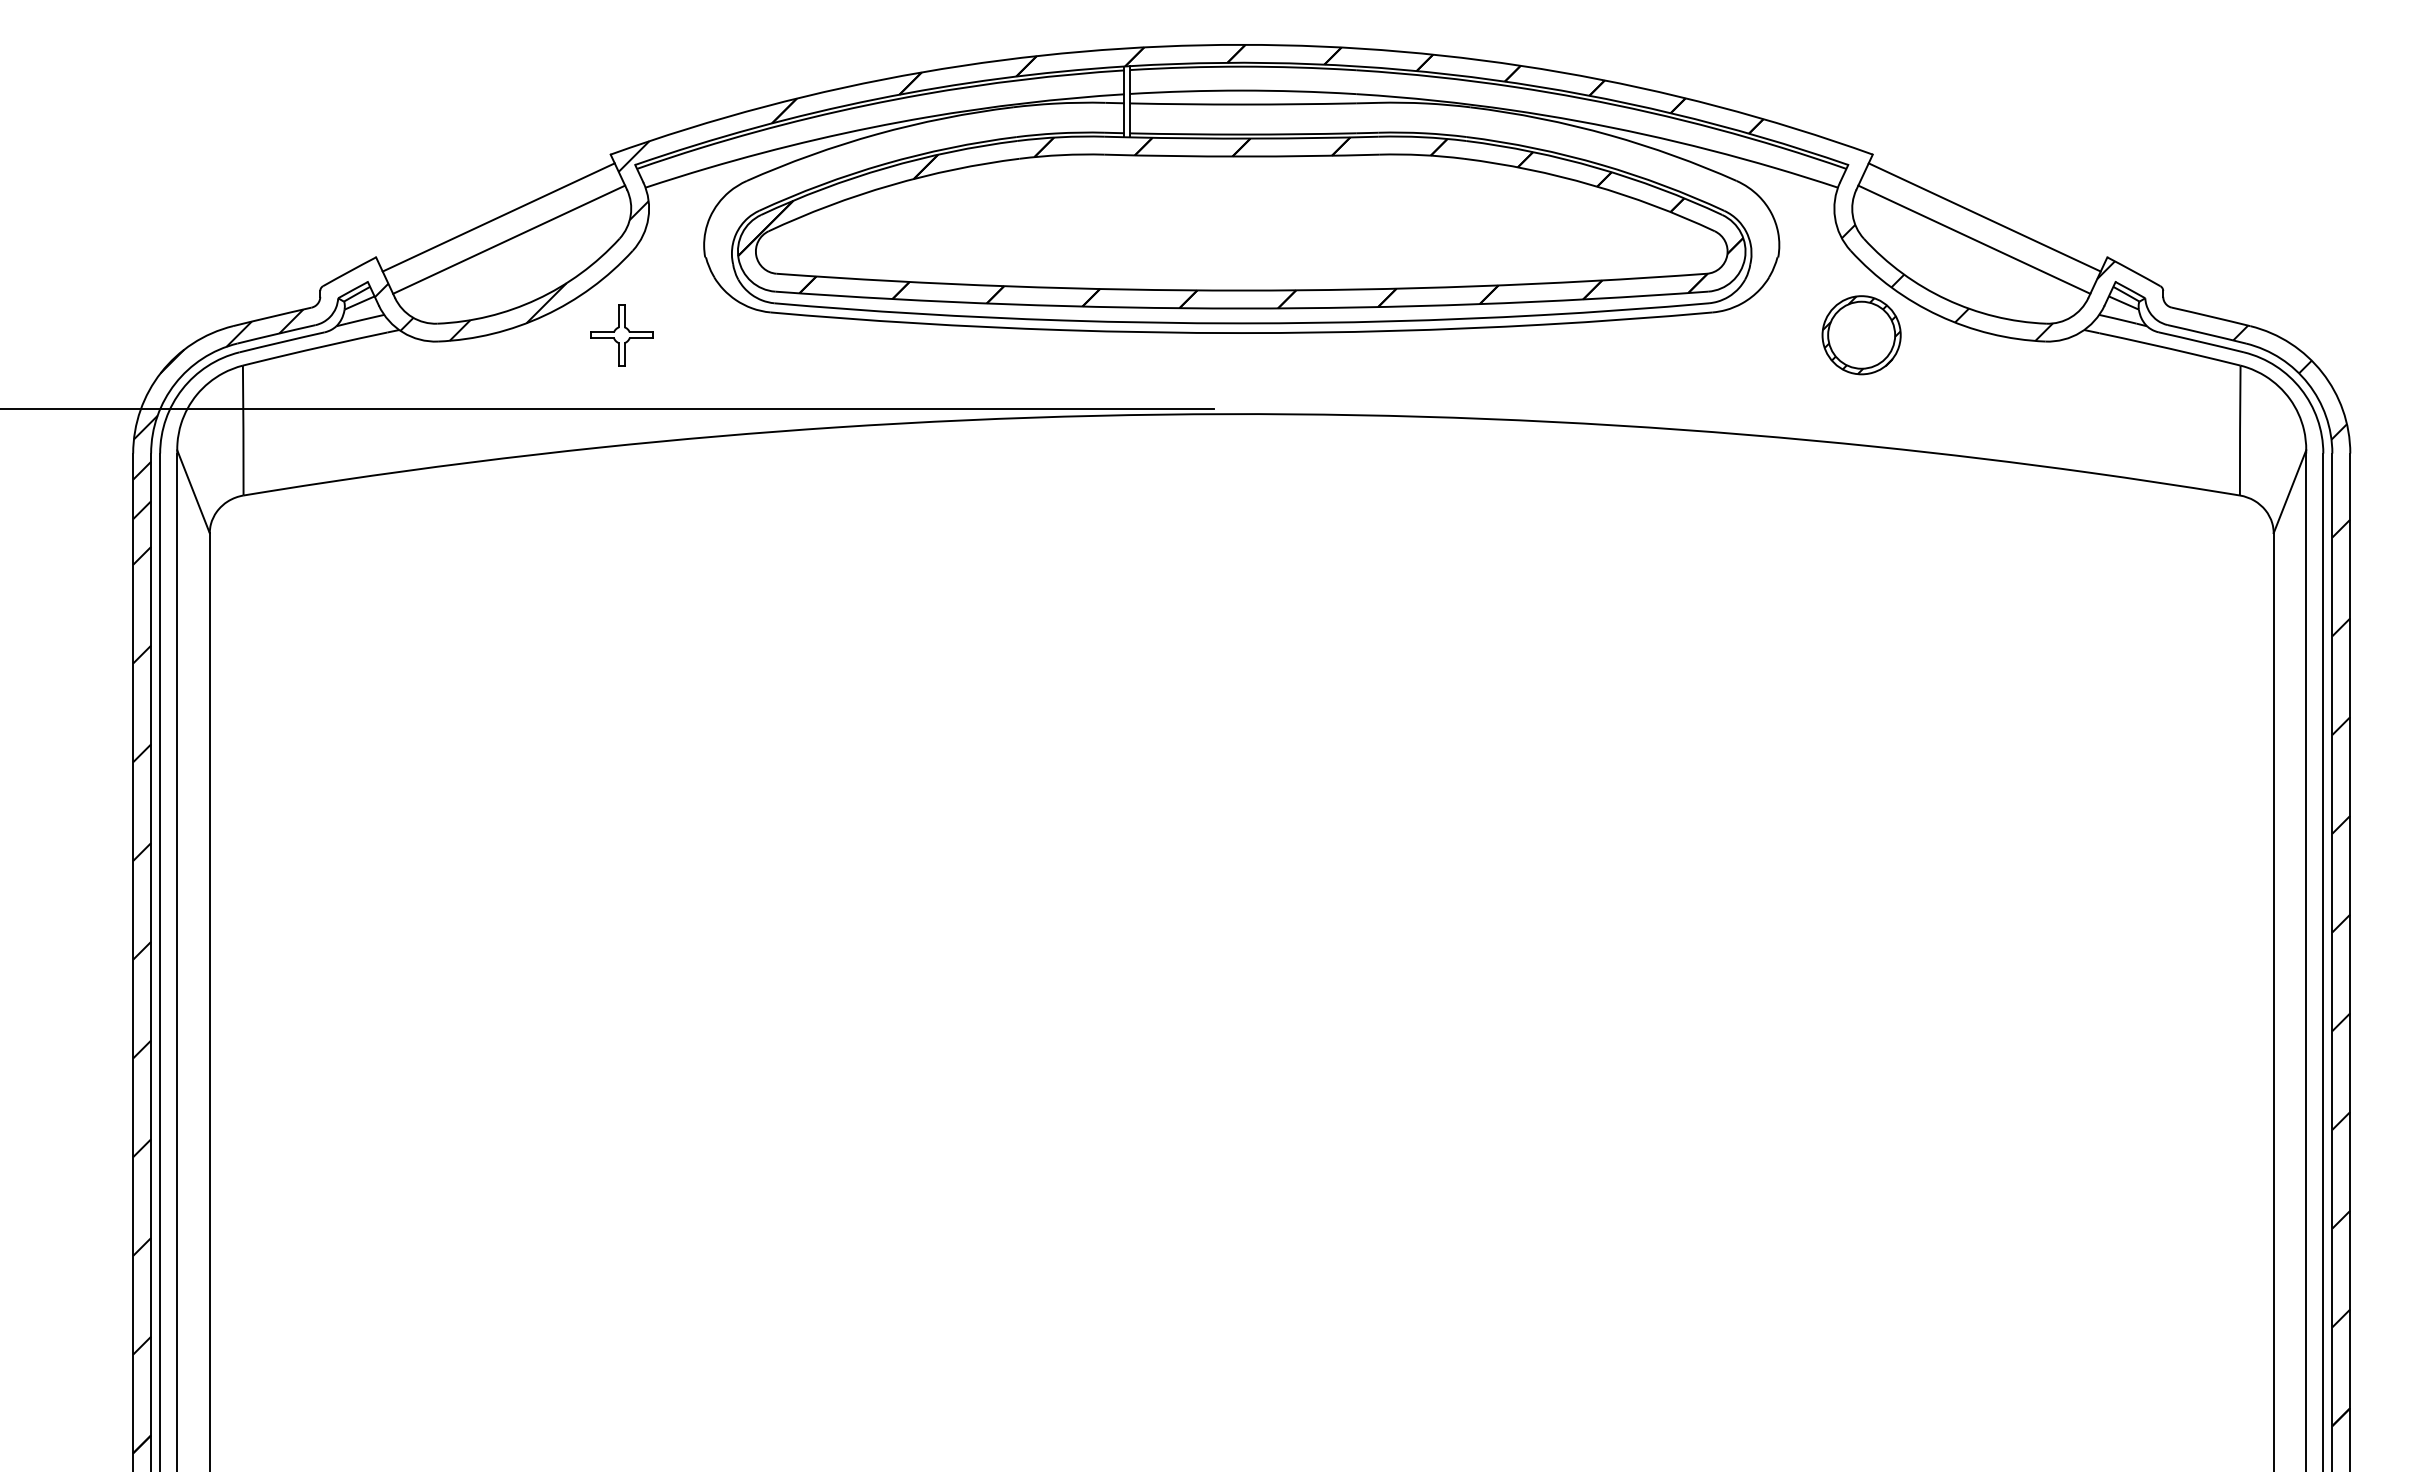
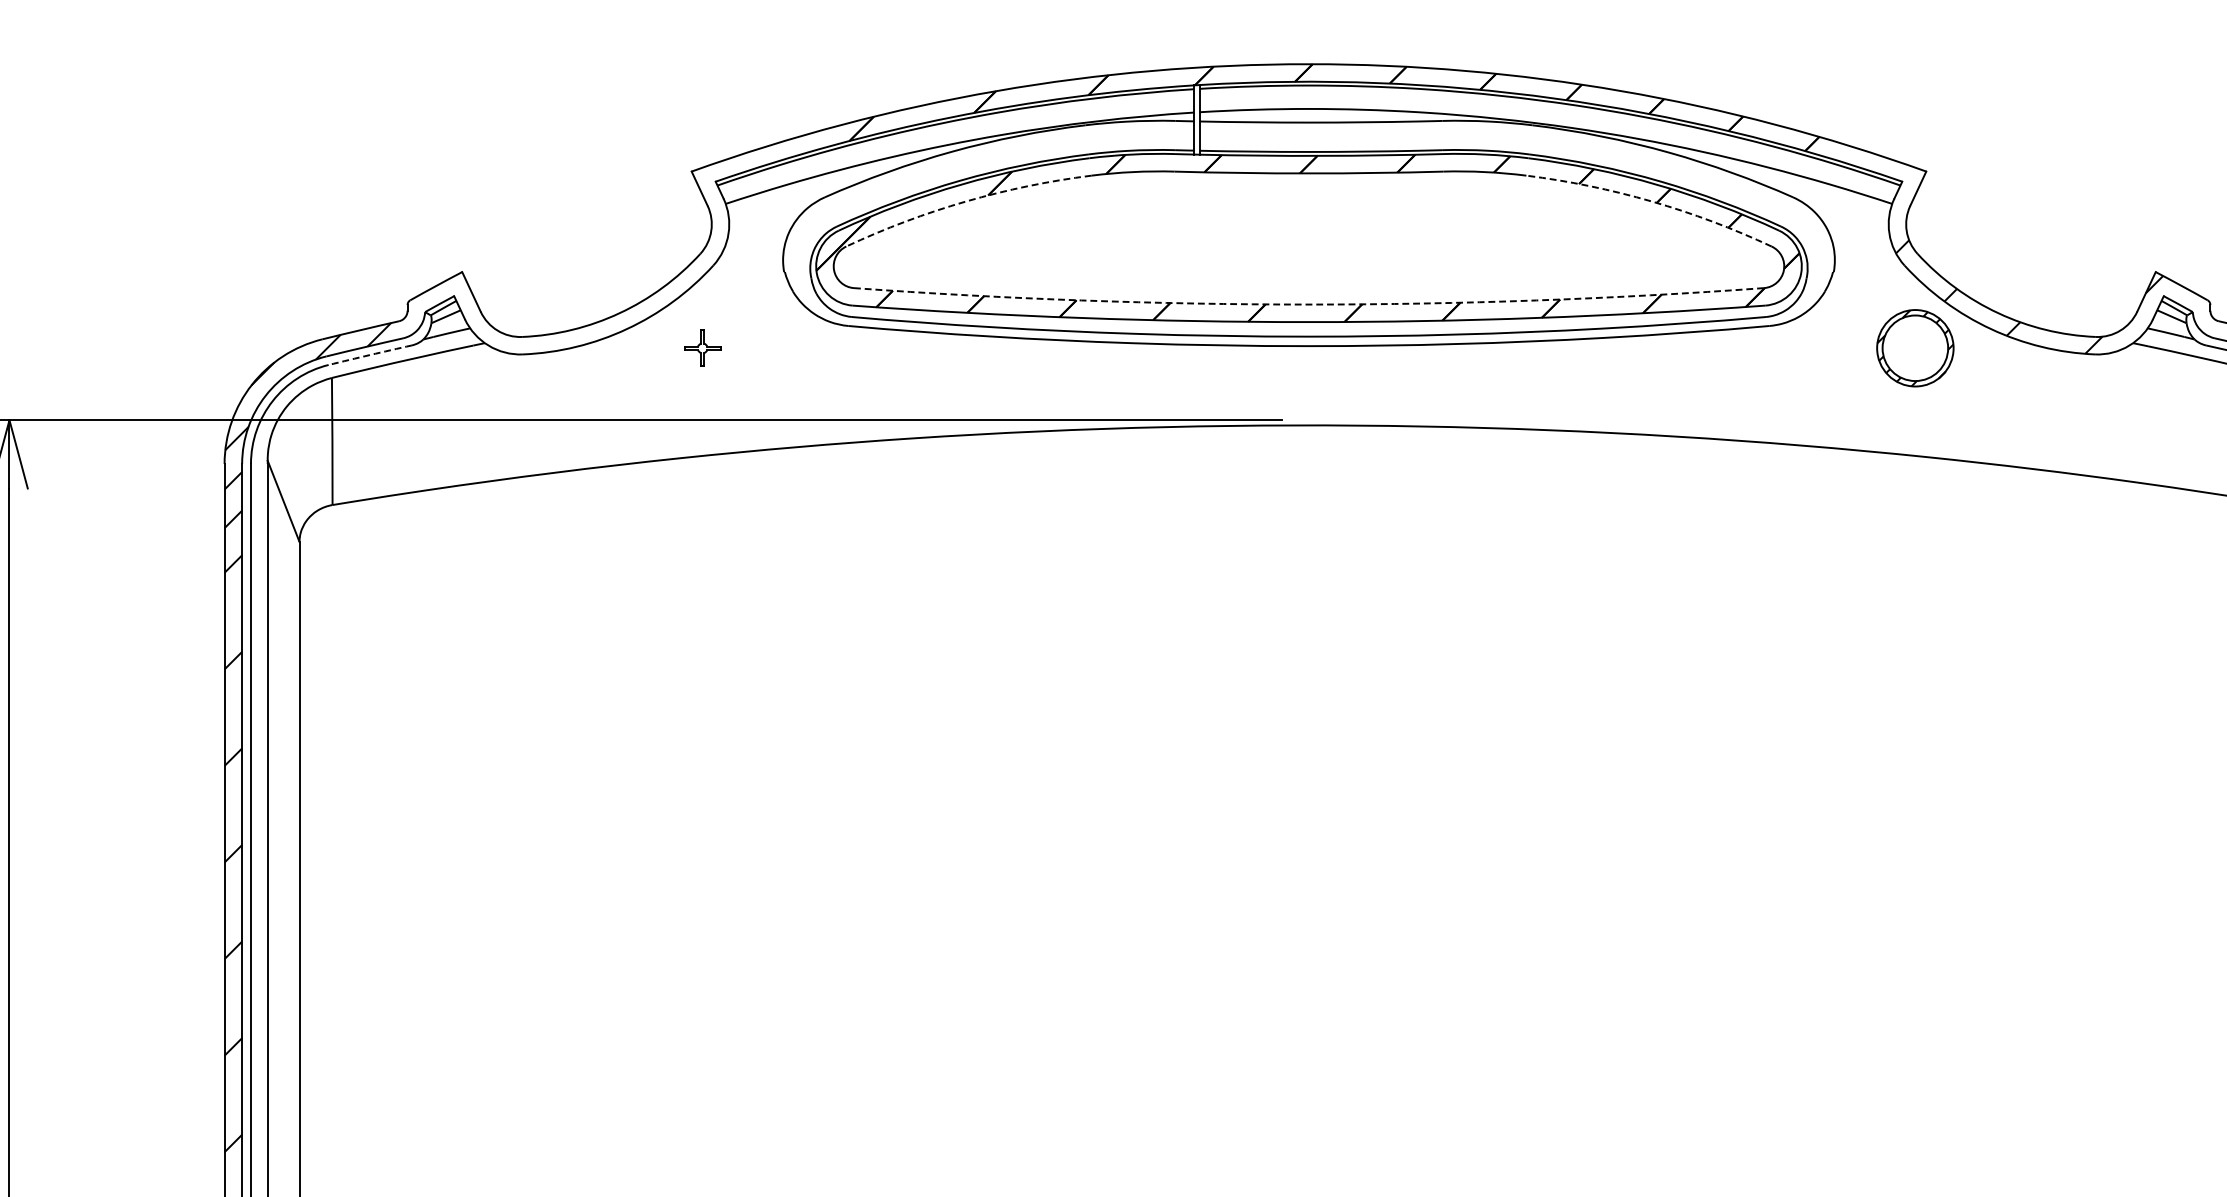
arc: (891, 185) -> (966, 201), solid -> dashed
arc: (1592, 185) -> (1652, 201), solid -> dashed
line: (498, 217) -> (581, 233), removed
line: (1984, 217) -> (2035, 233), removed
line: (509, 239) -> (592, 254), removed
line: (1974, 239) -> (2025, 254), removed
hatch: (511, 240) -> (594, 255), removed
arc: (1241, 290) -> (1308, 304), solid -> dashed
part: (621, 335) -> (702, 348), size x0.6
arc: (282, 342) -> (370, 355), solid -> dashed

